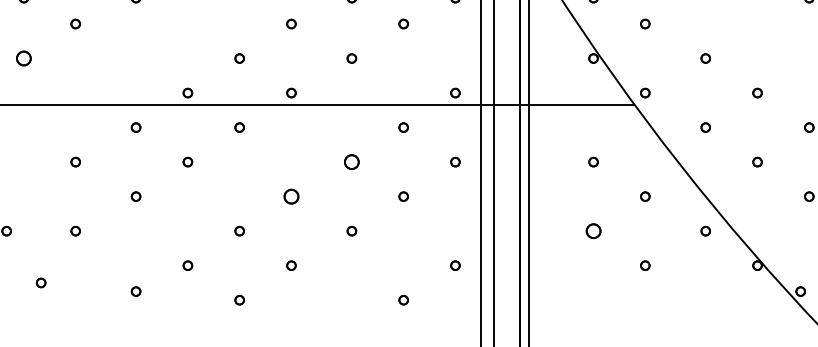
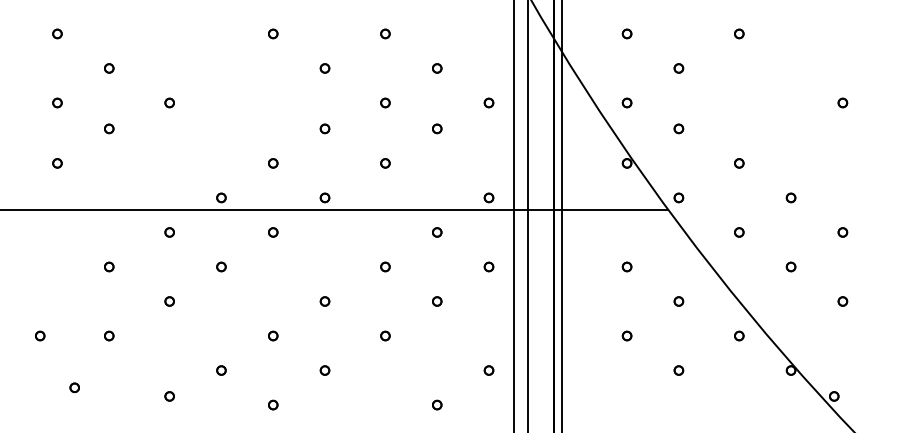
part: (23, 58) -> (57, 163), size x0.62
part: (351, 161) -> (385, 266), size x0.62
part: (290, 196) -> (324, 301), size x0.62
part: (592, 230) -> (626, 335), size x0.62

